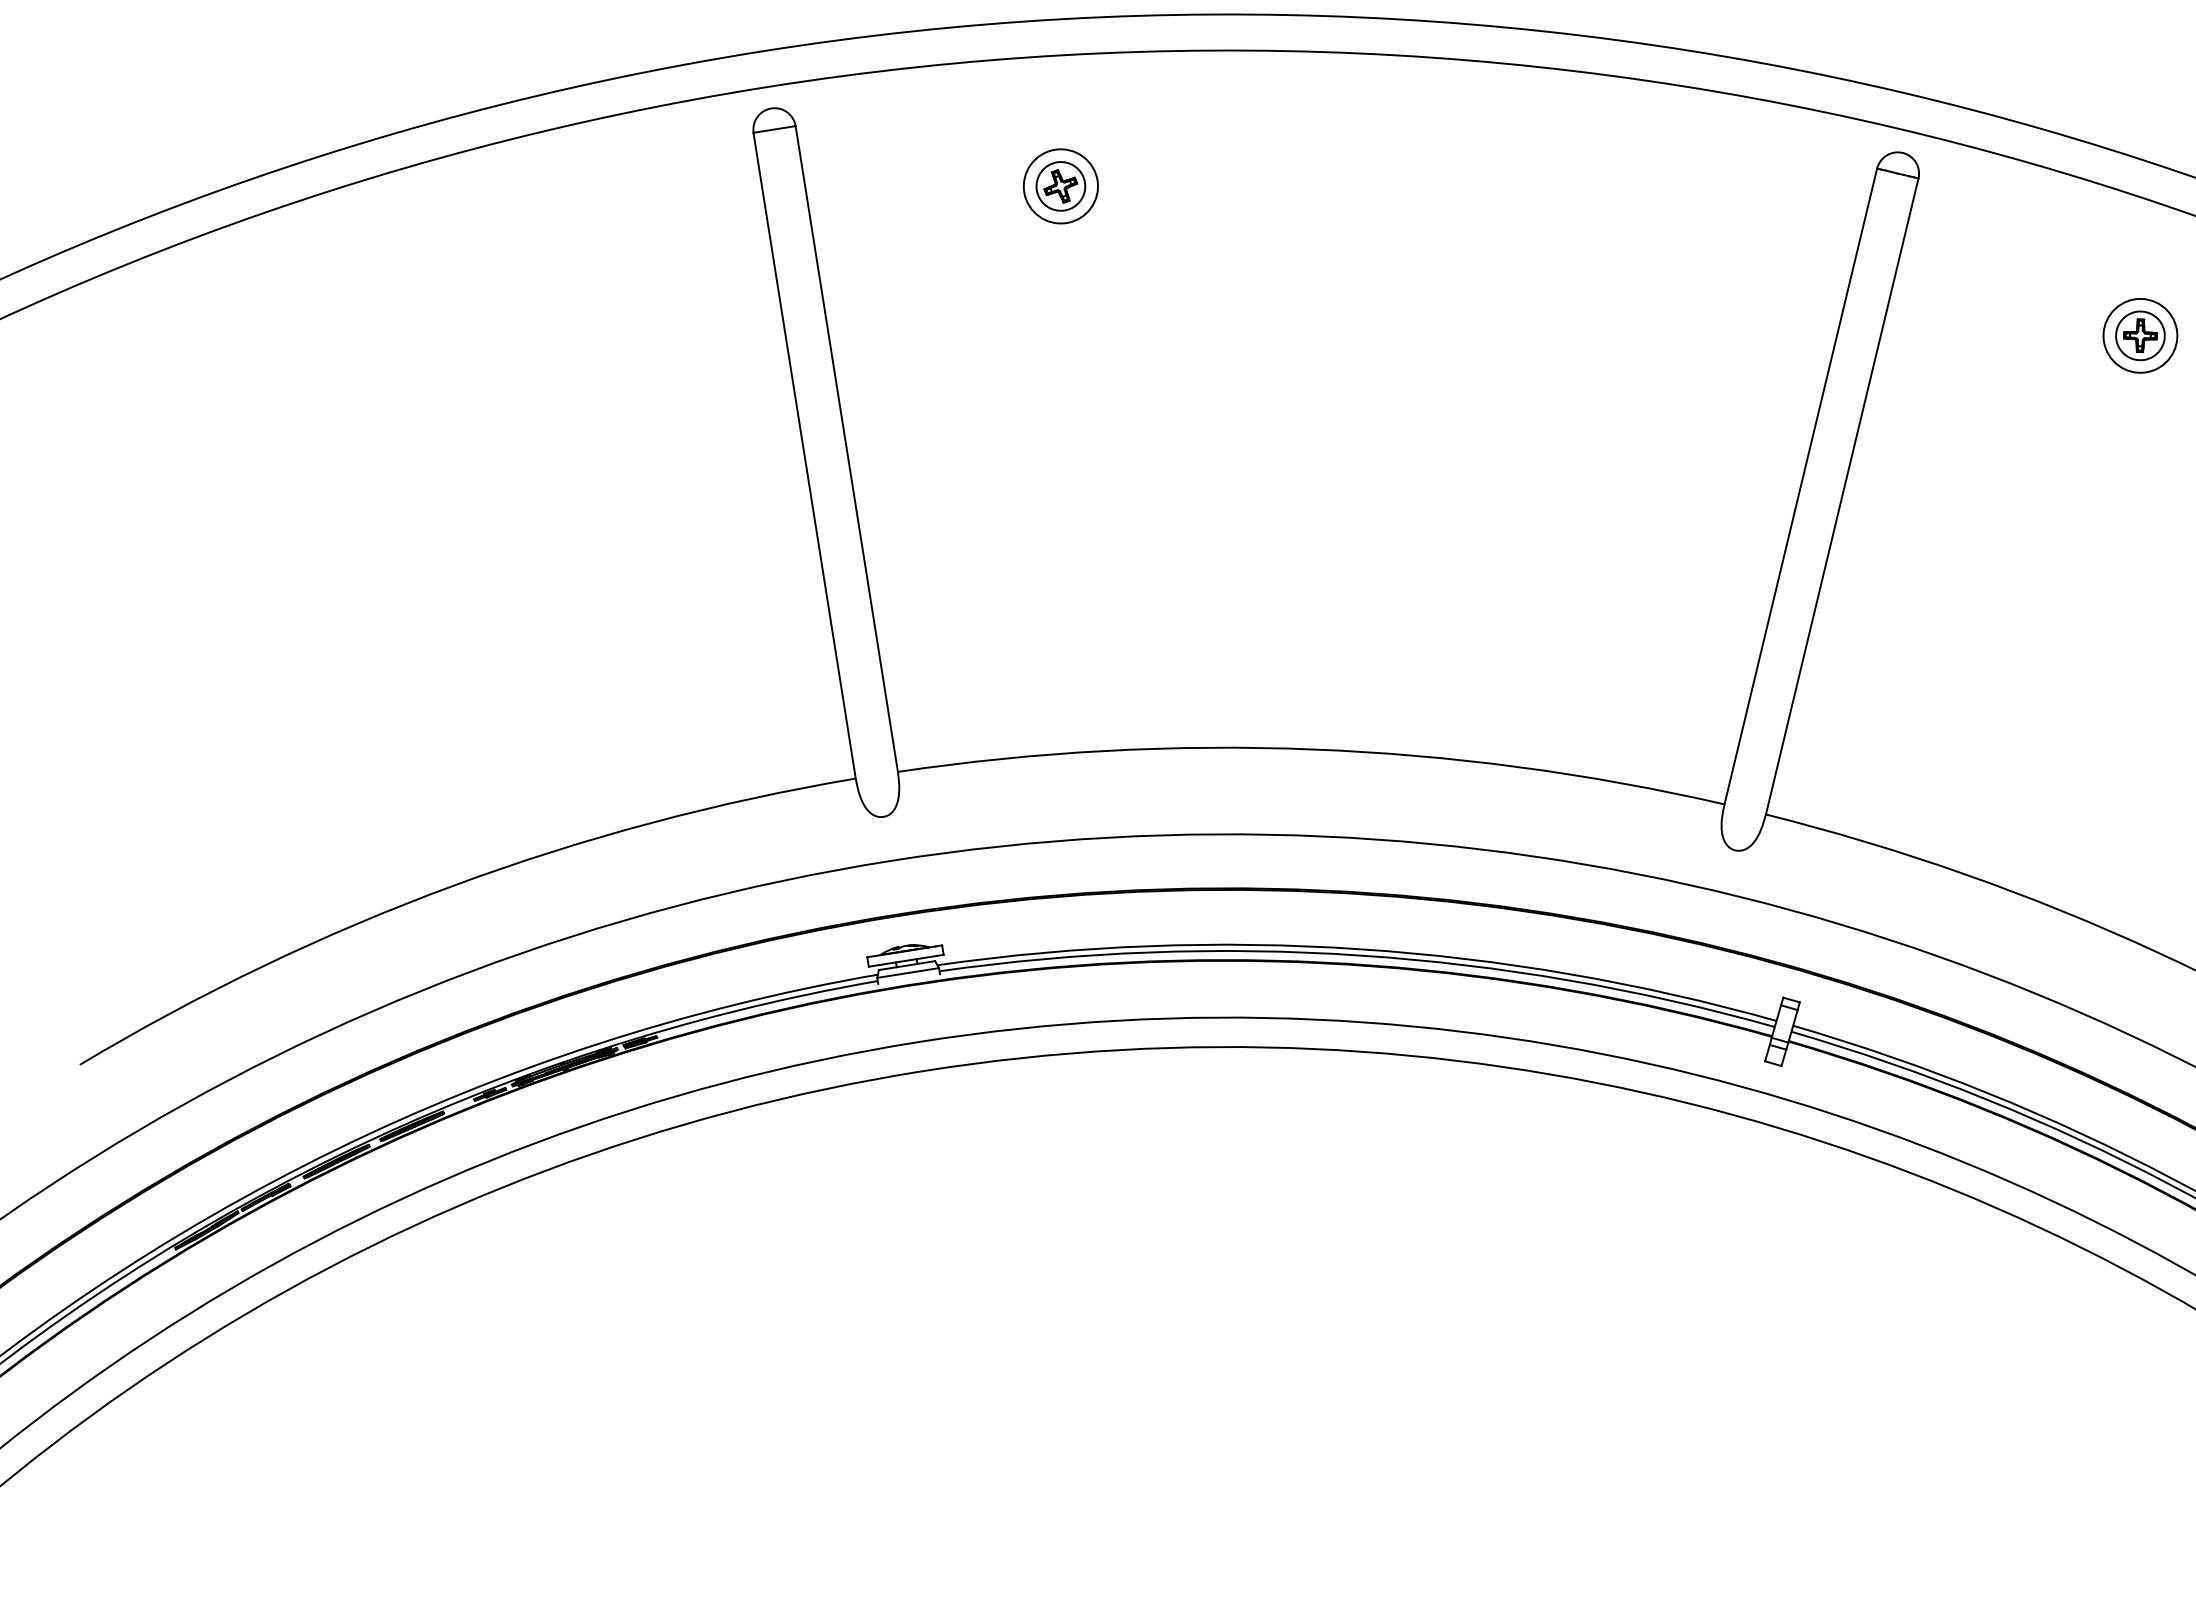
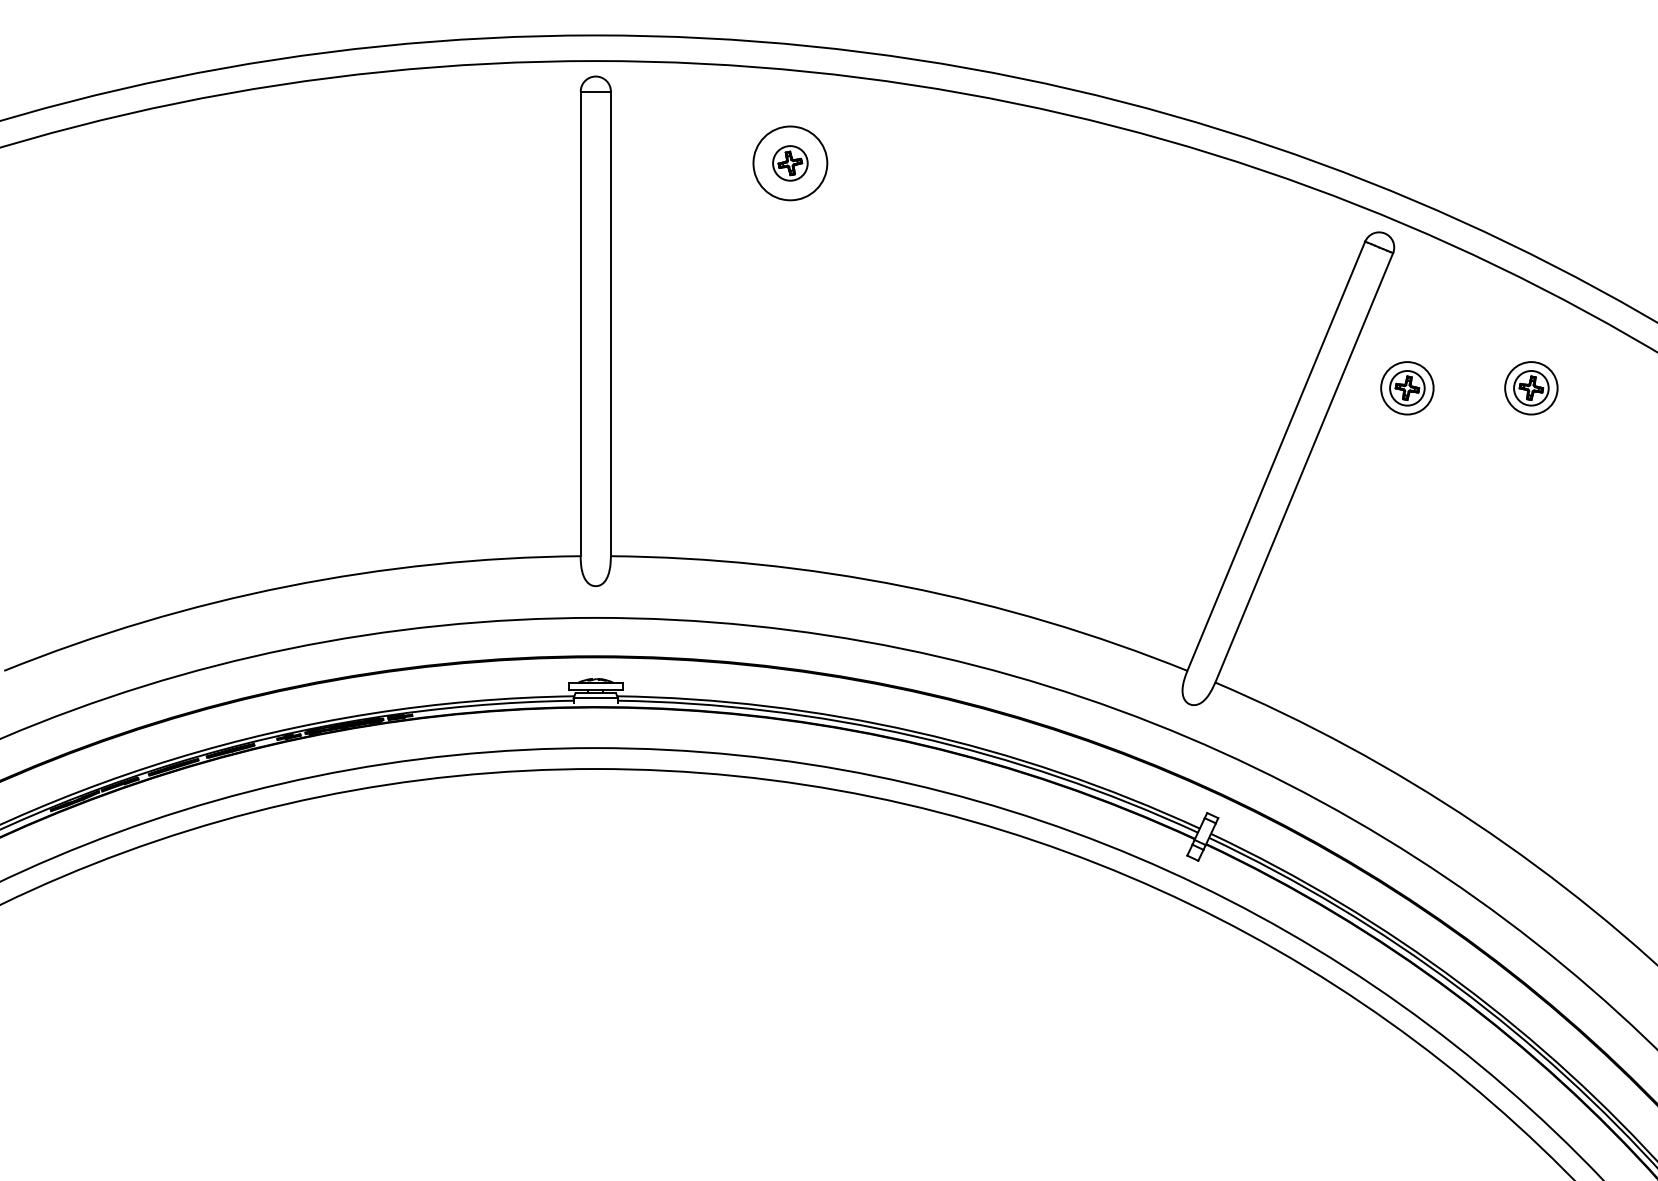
circle: (1061, 186) -> (790, 163), size x1.4
part: (1968, 363) -> (1407, 388), added

